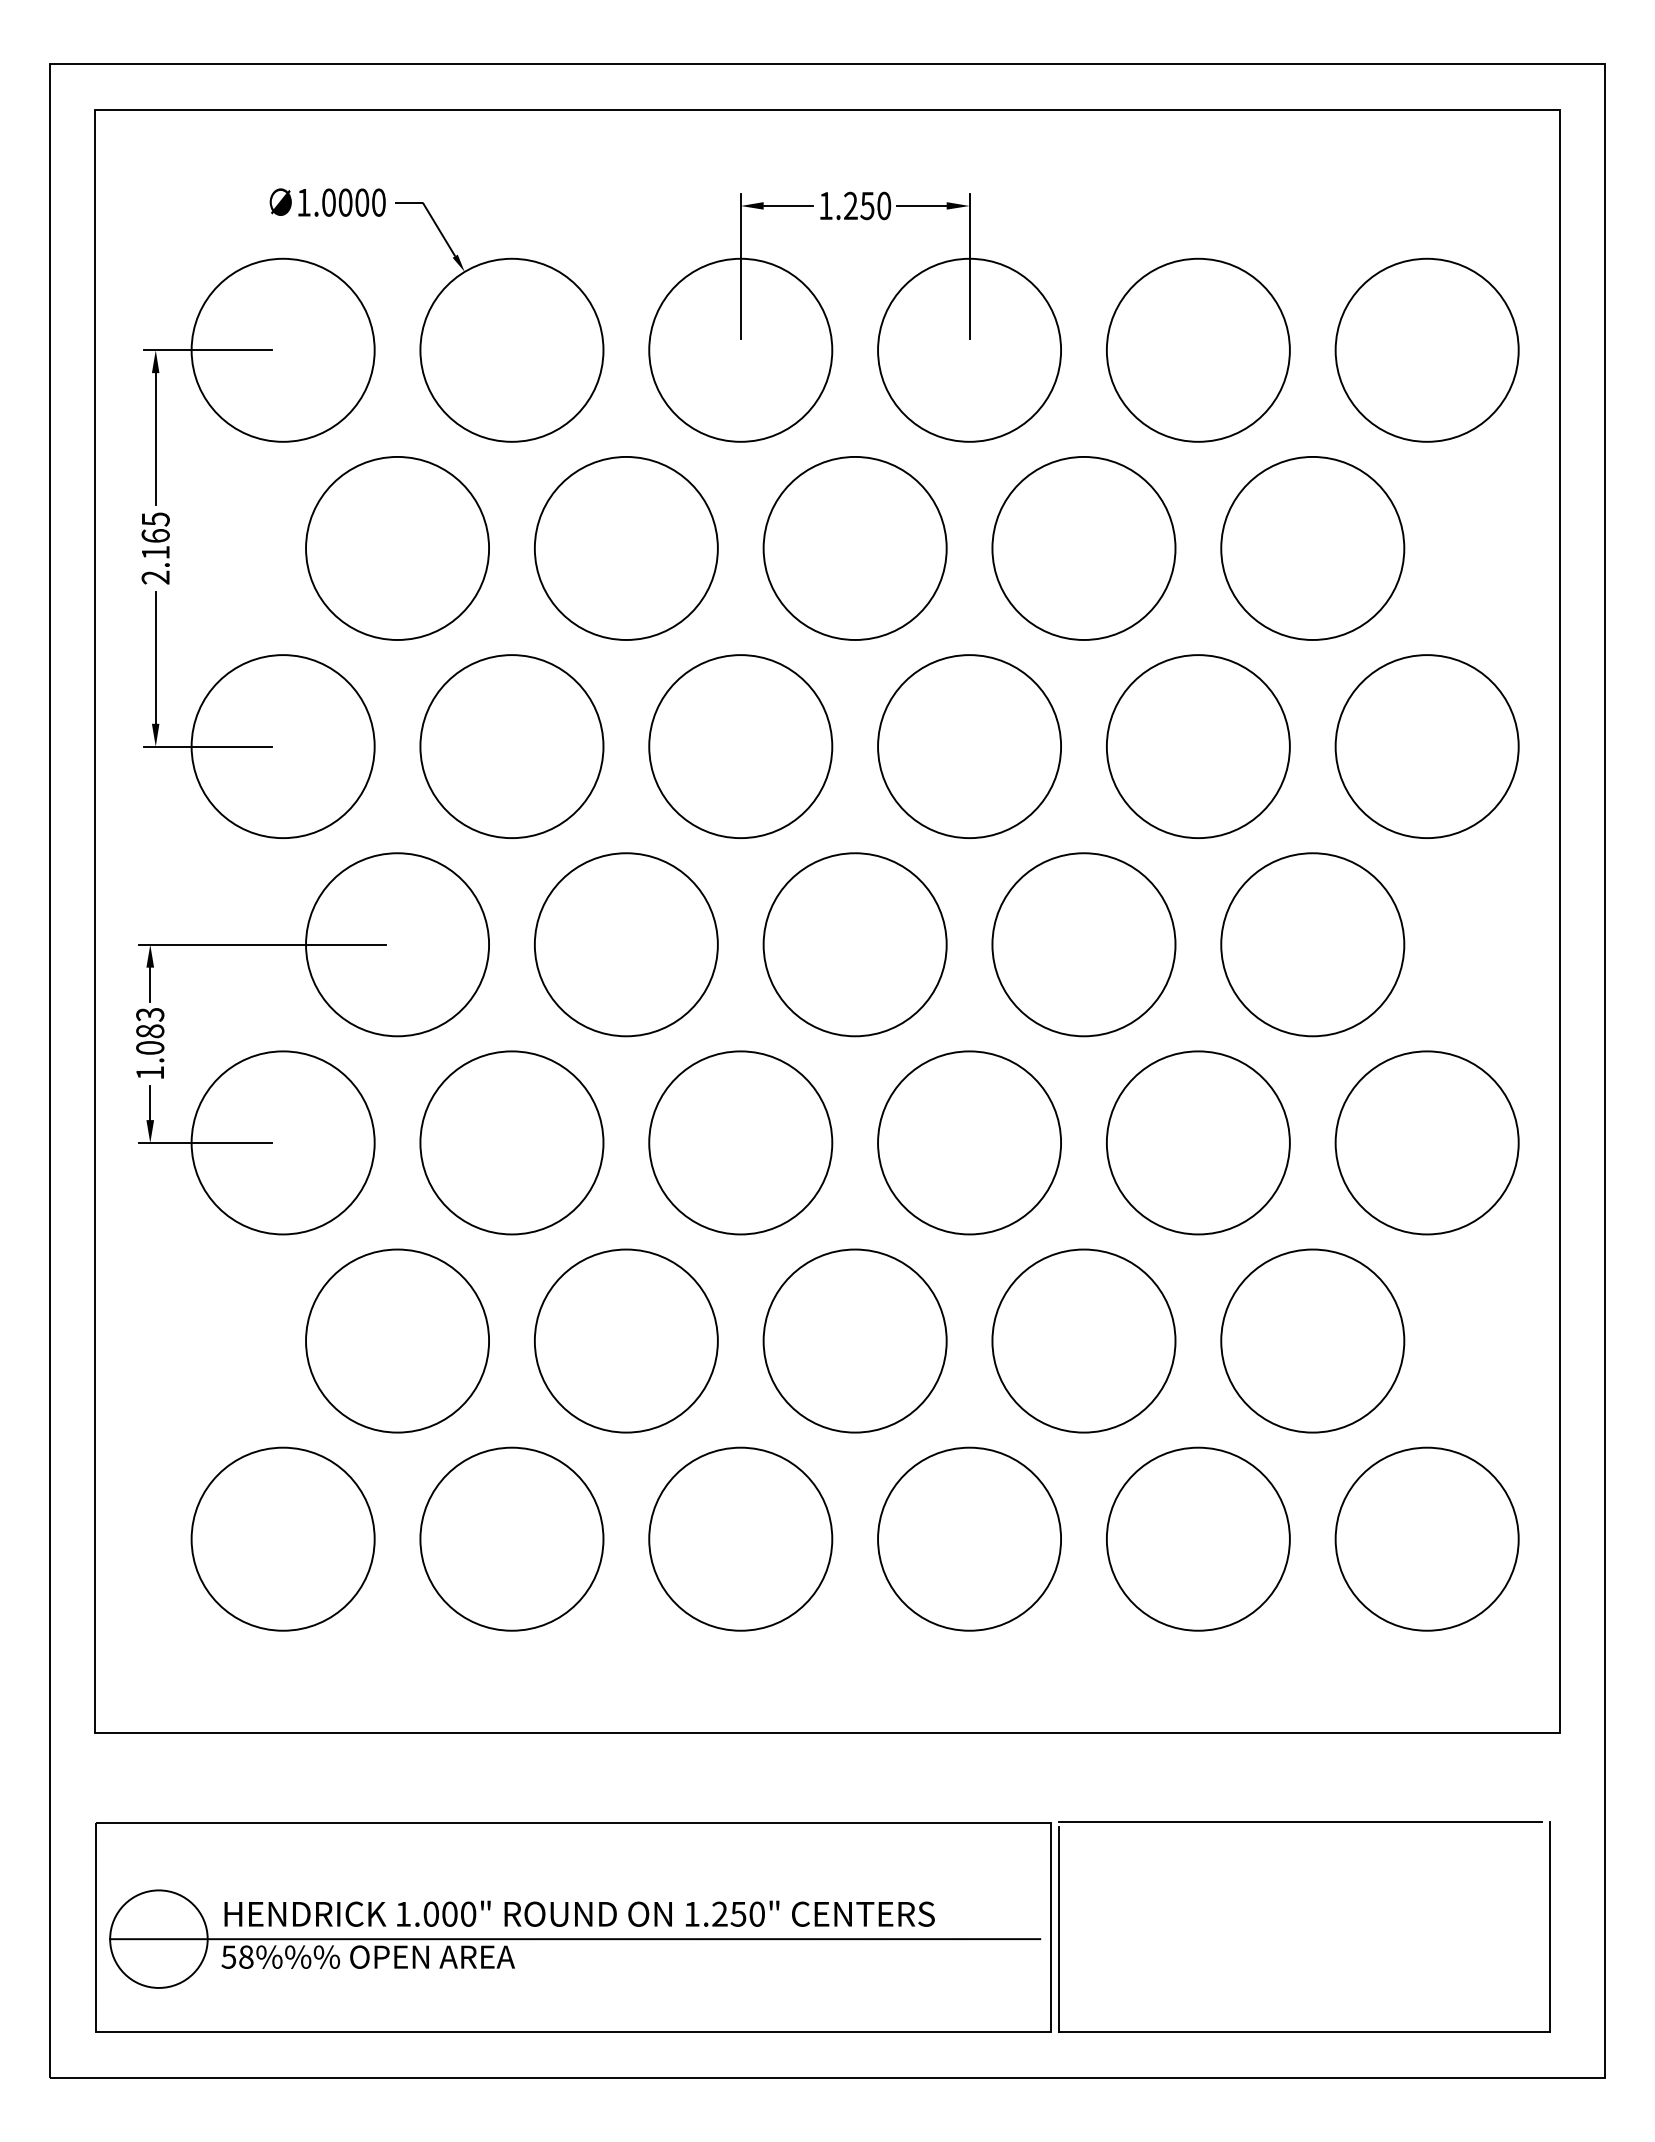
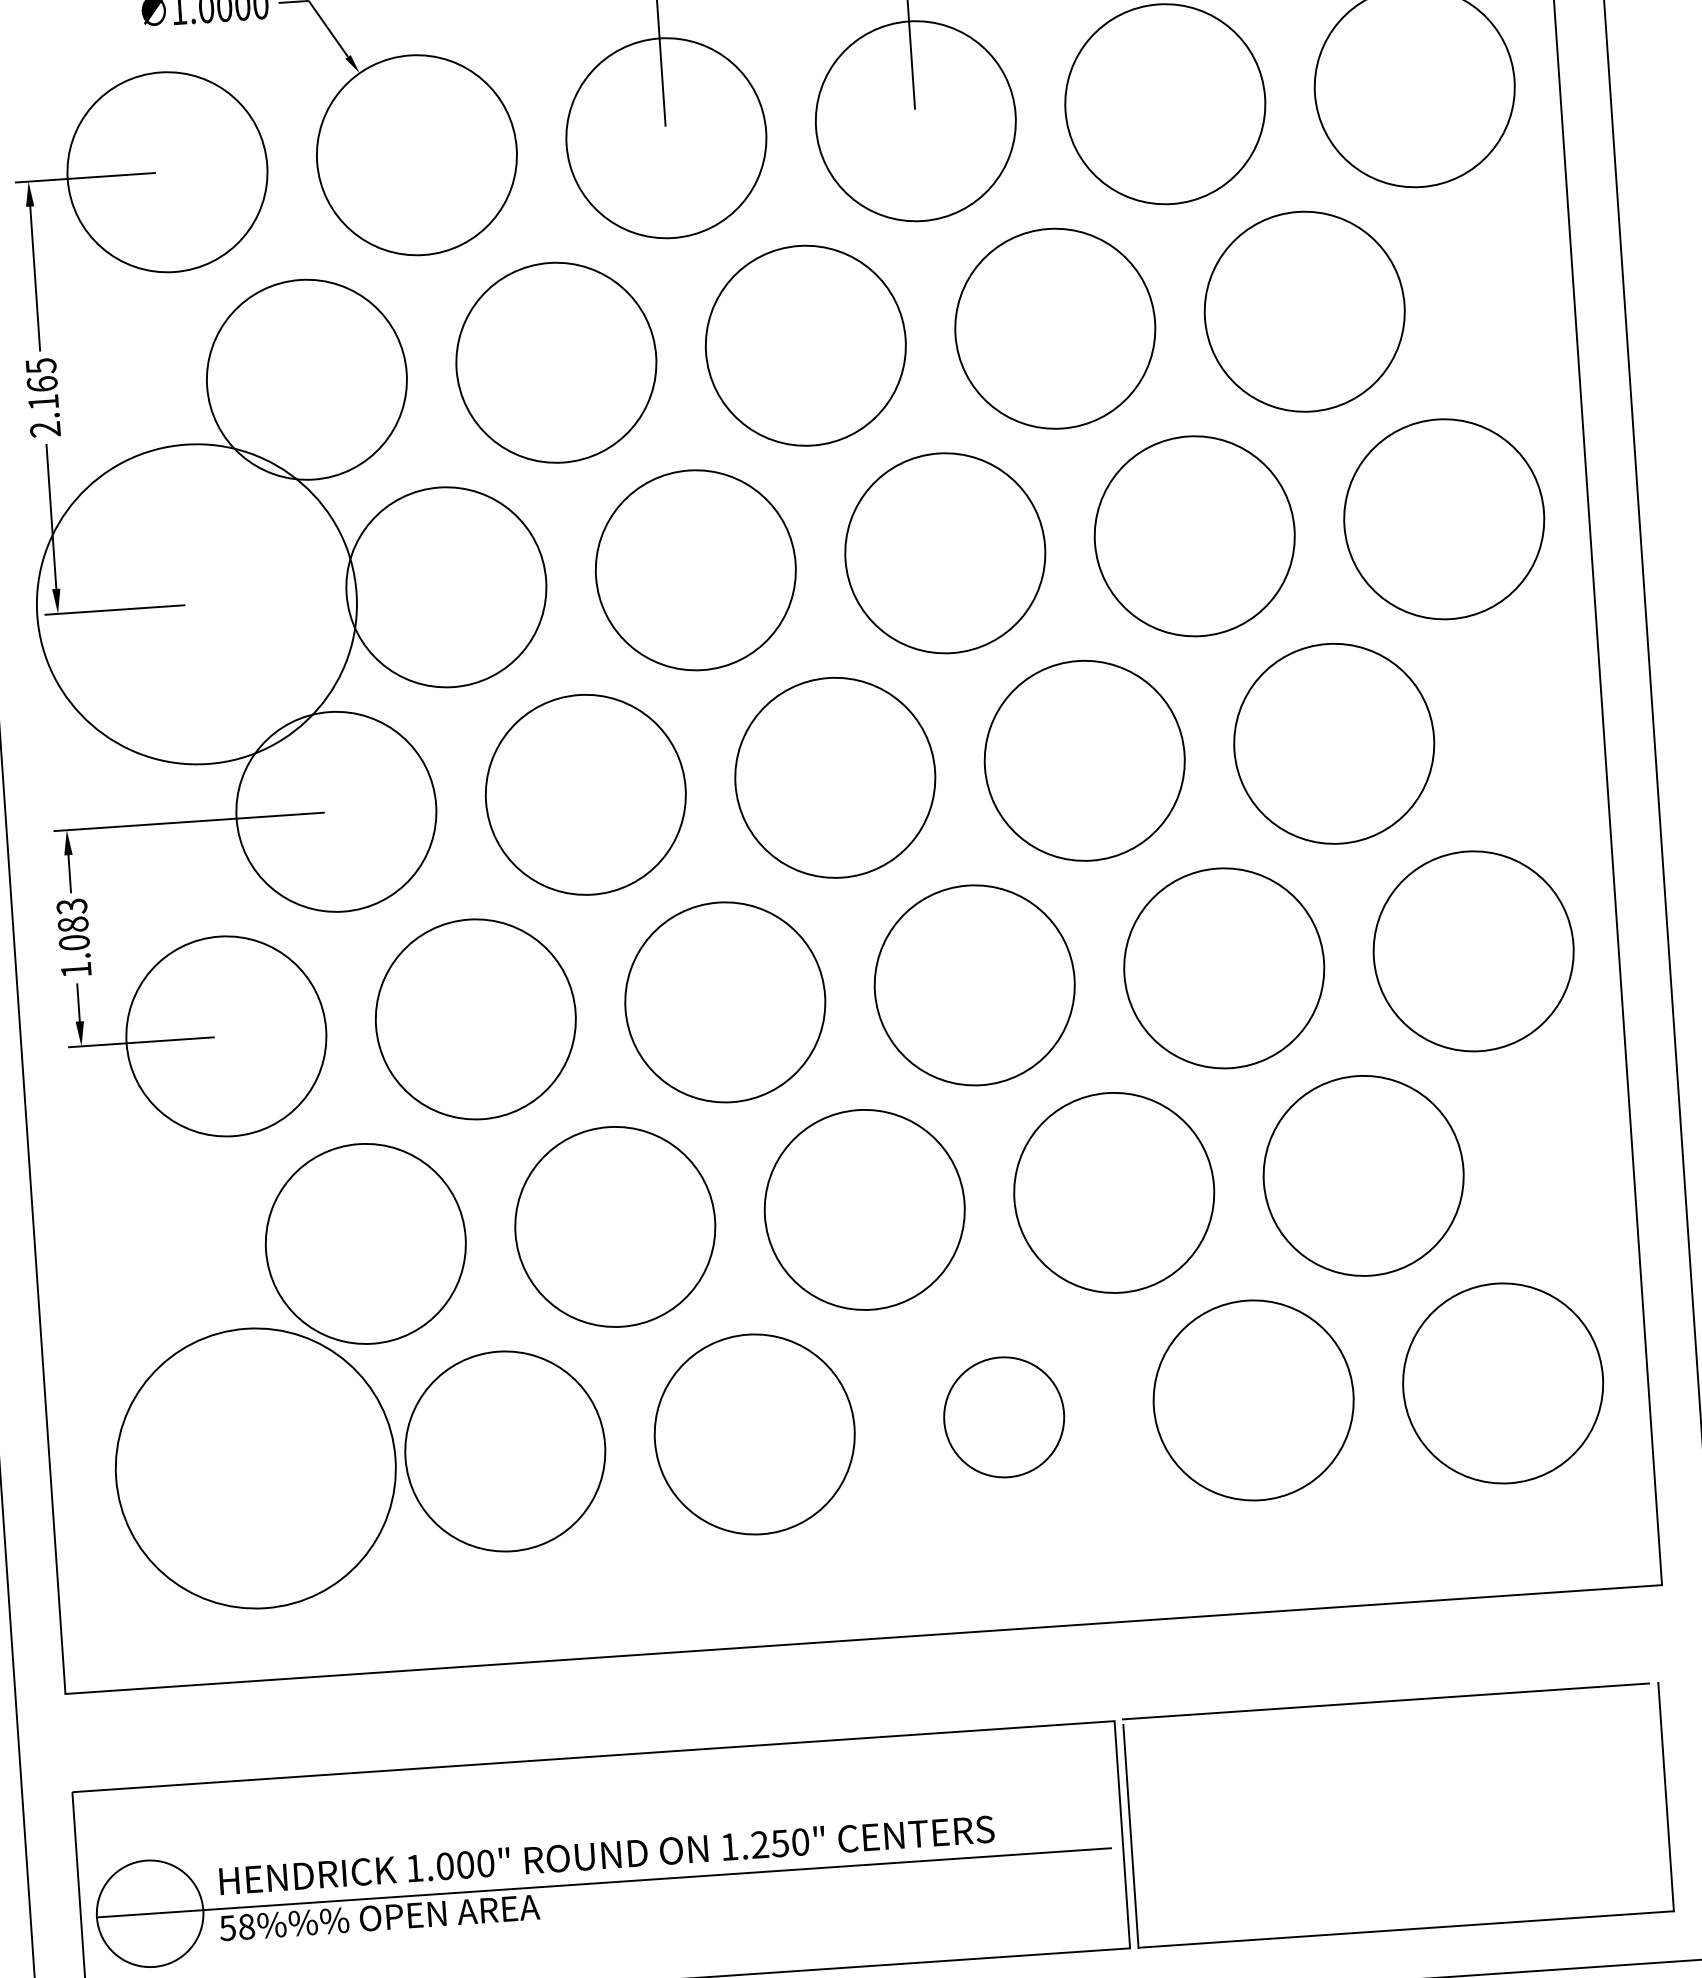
circle: (282, 746) -> (196, 604), size x1.6
circle: (282, 1538) -> (255, 1467), size x1.4
circle: (969, 1538) -> (1004, 1416), size x0.6

